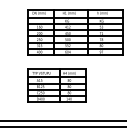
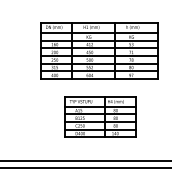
part: (57, 85) -> (100, 116), moved

